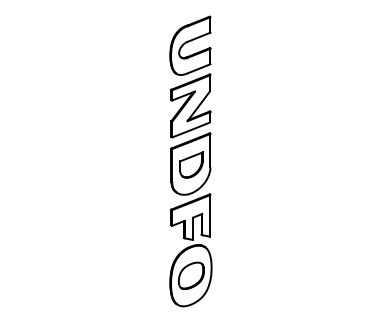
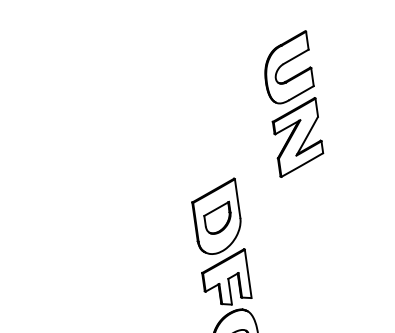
part: (190, 76) -> (292, 103), moved

